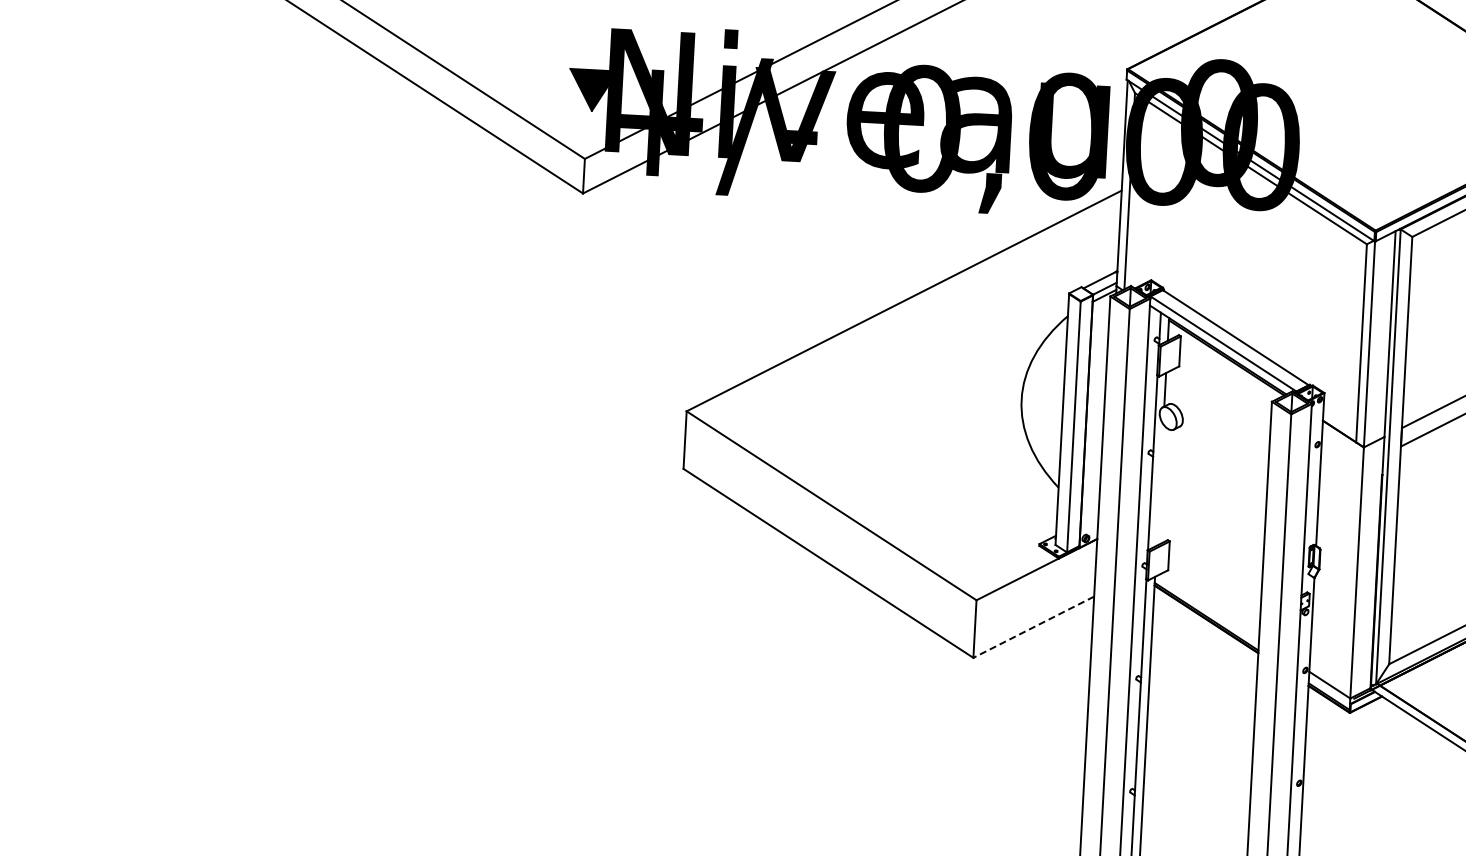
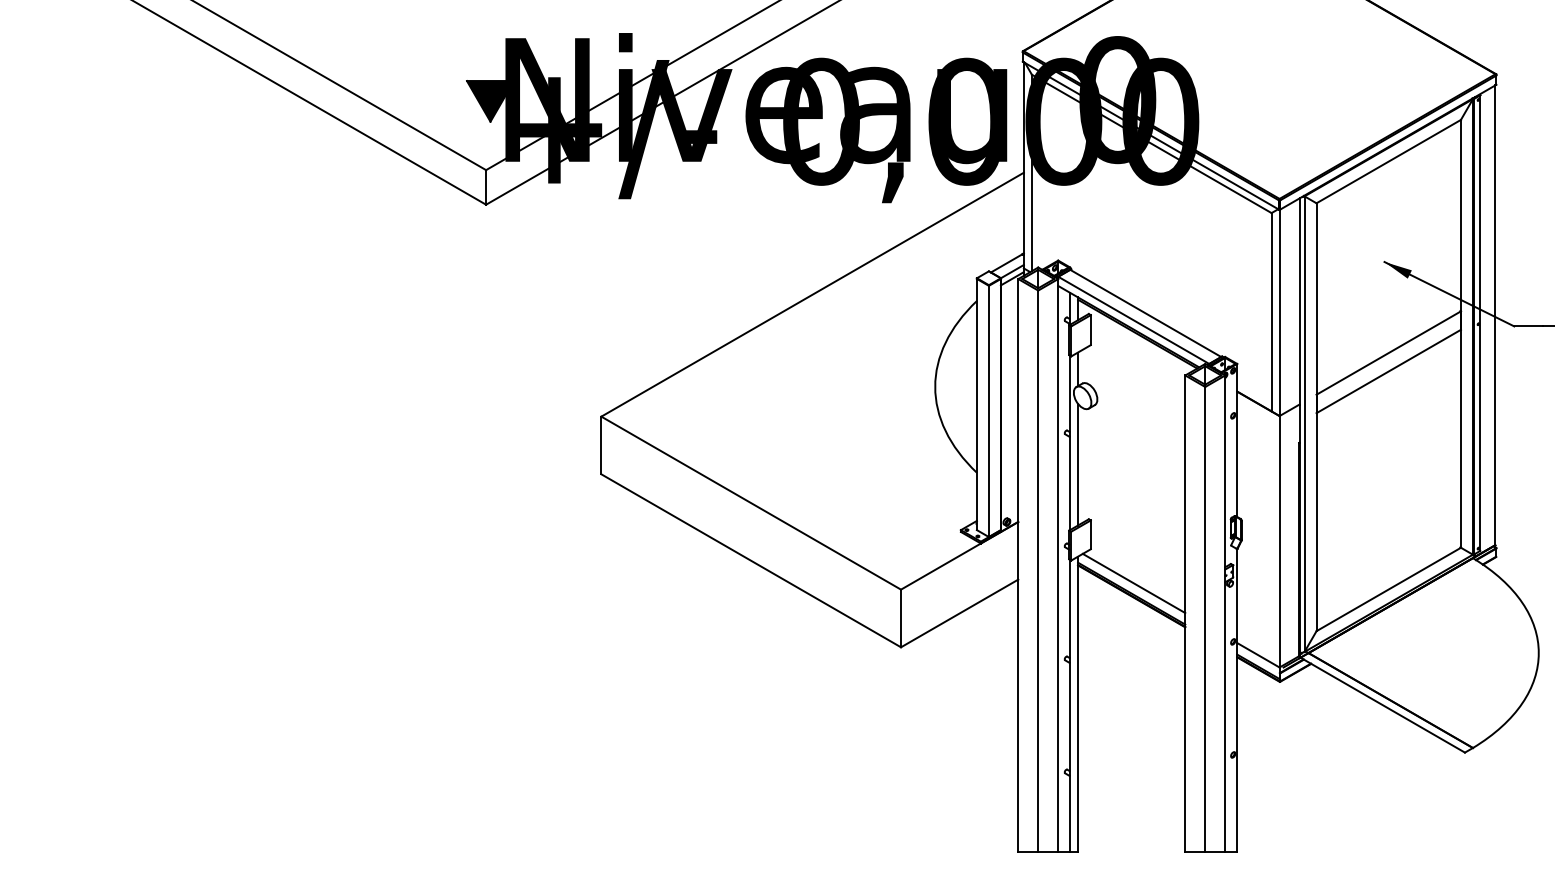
line: (1160, 484) -> (1078, 464), added
line: (1208, 606) -> (1133, 583), added
line: (1033, 627) -> (959, 613), dashed -> solid

